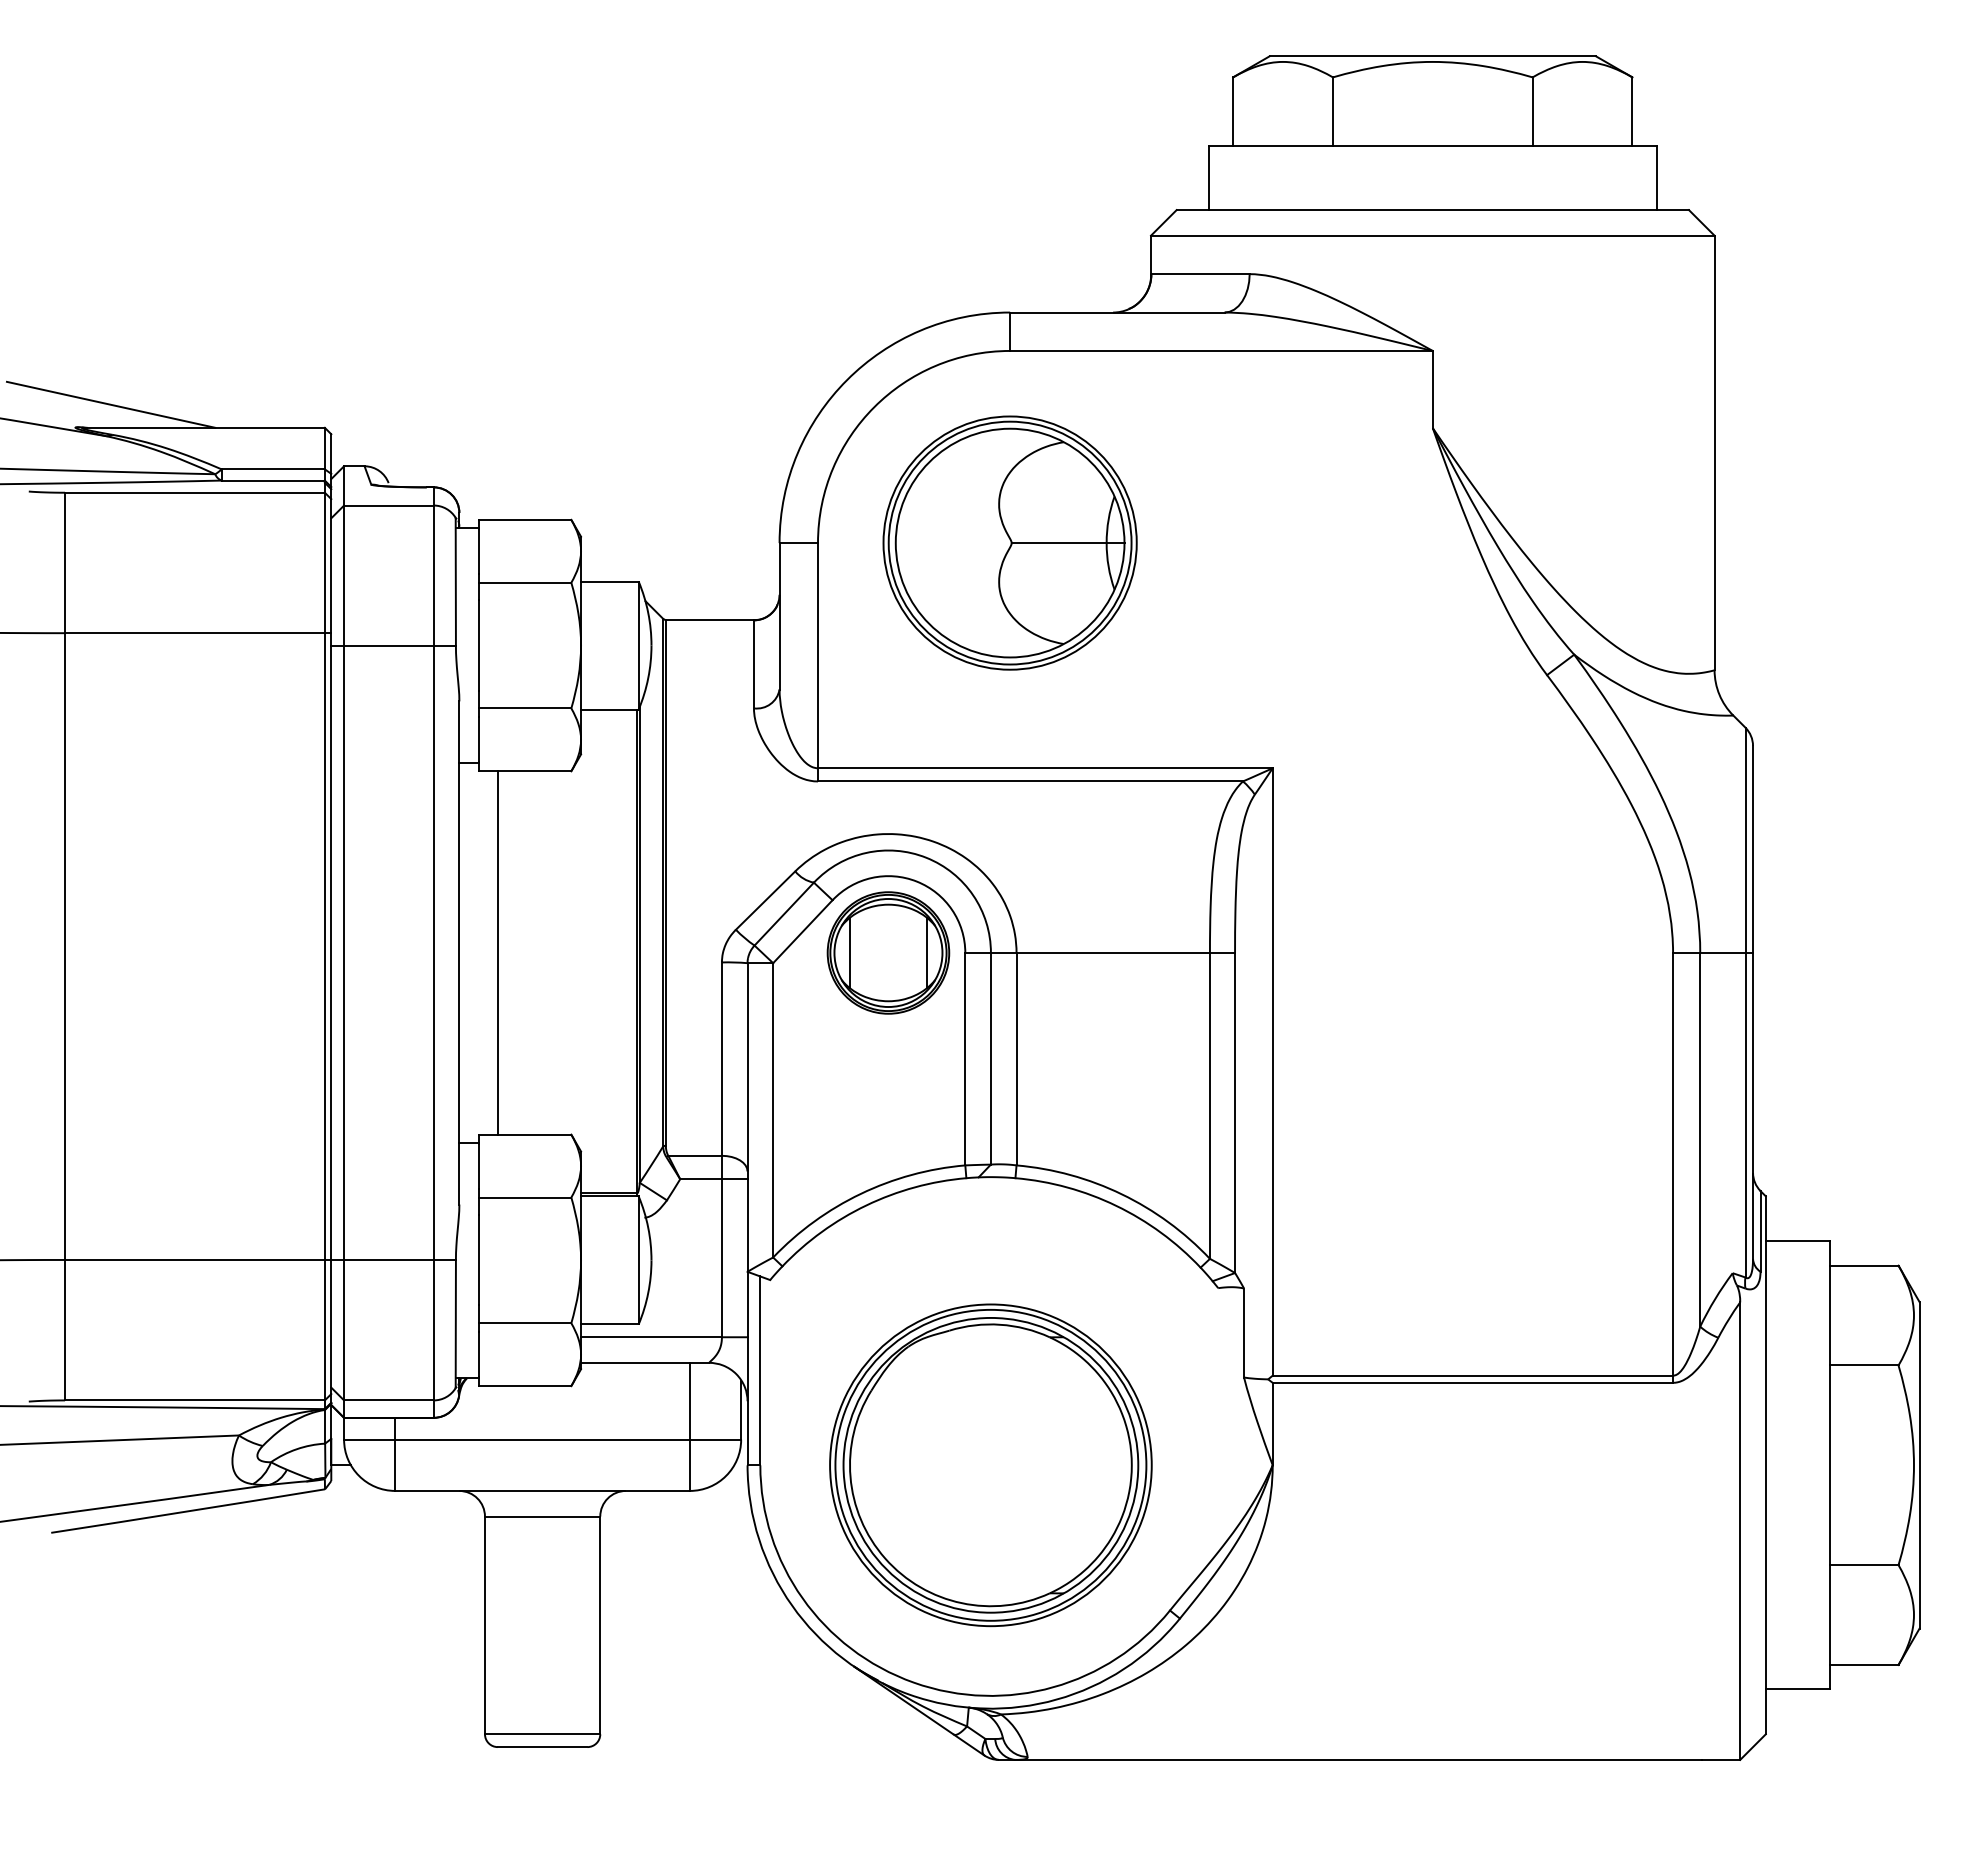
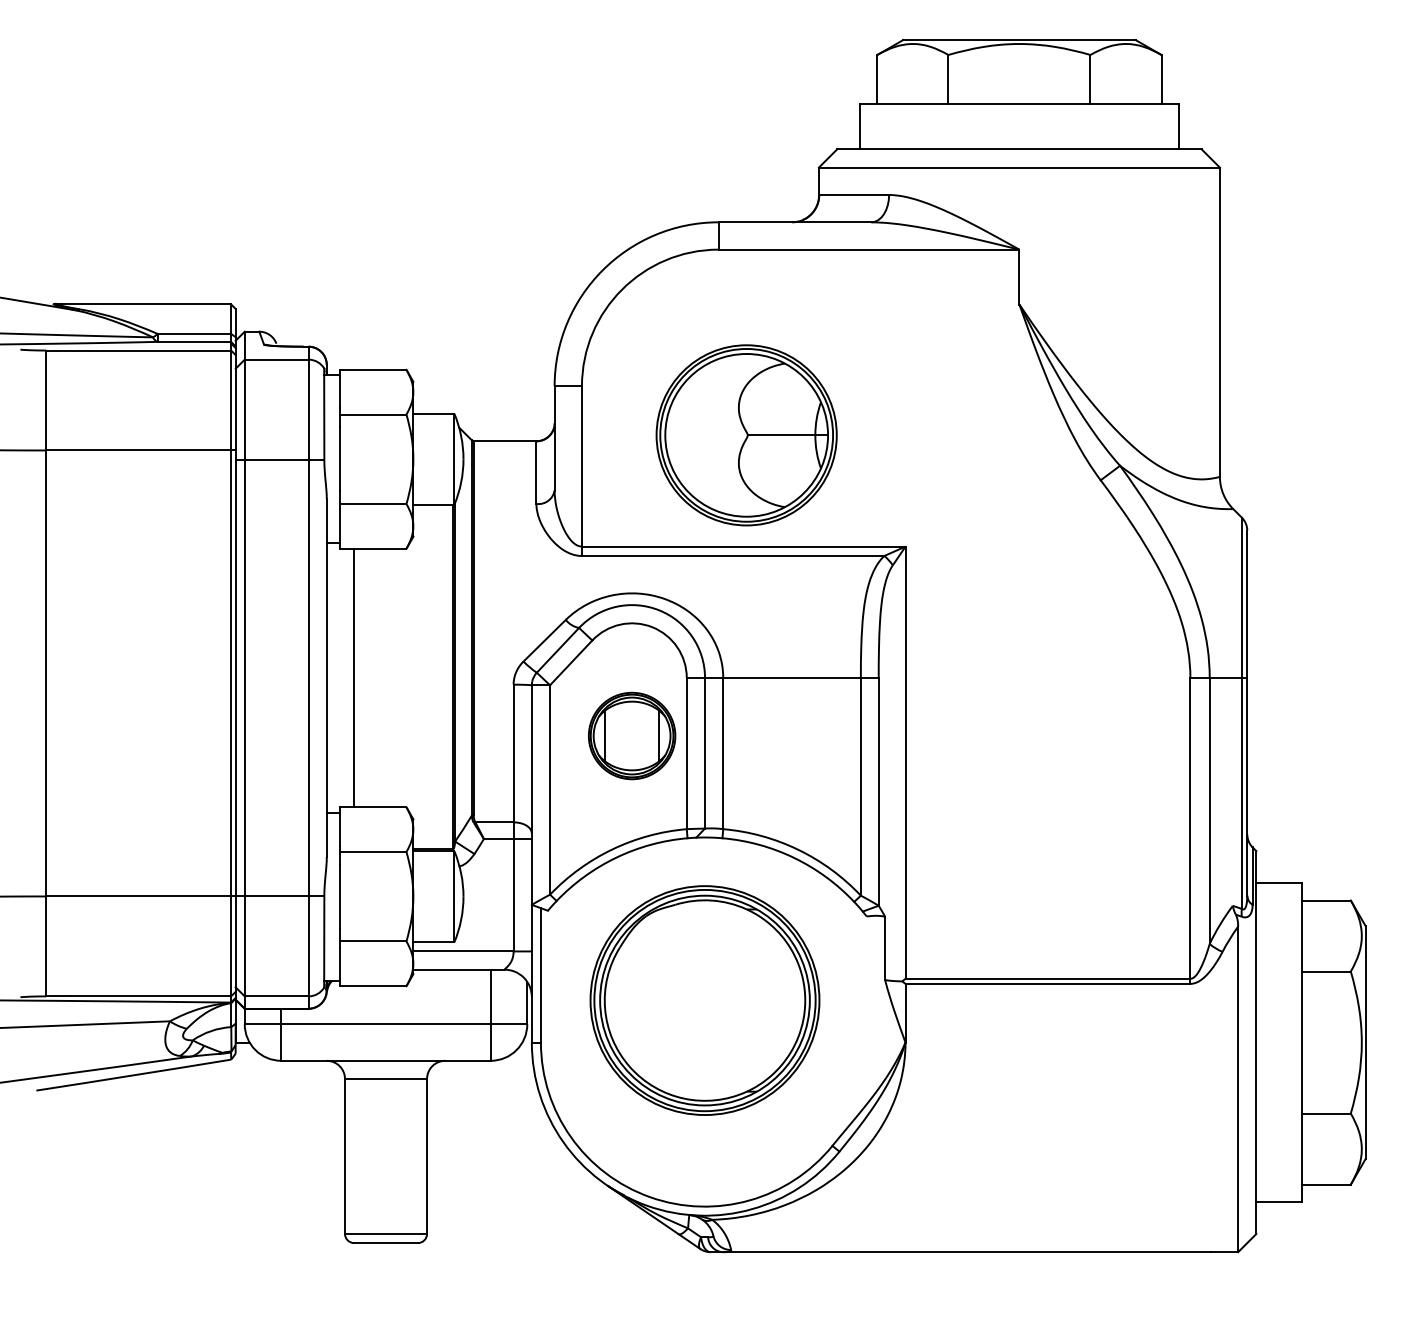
line: (110, 404) -> (78, 287), removed
part: (1009, 543) -> (746, 435), moved
part: (889, 952) -> (632, 735), moved
part: (990, 1465) -> (704, 1000), moved

